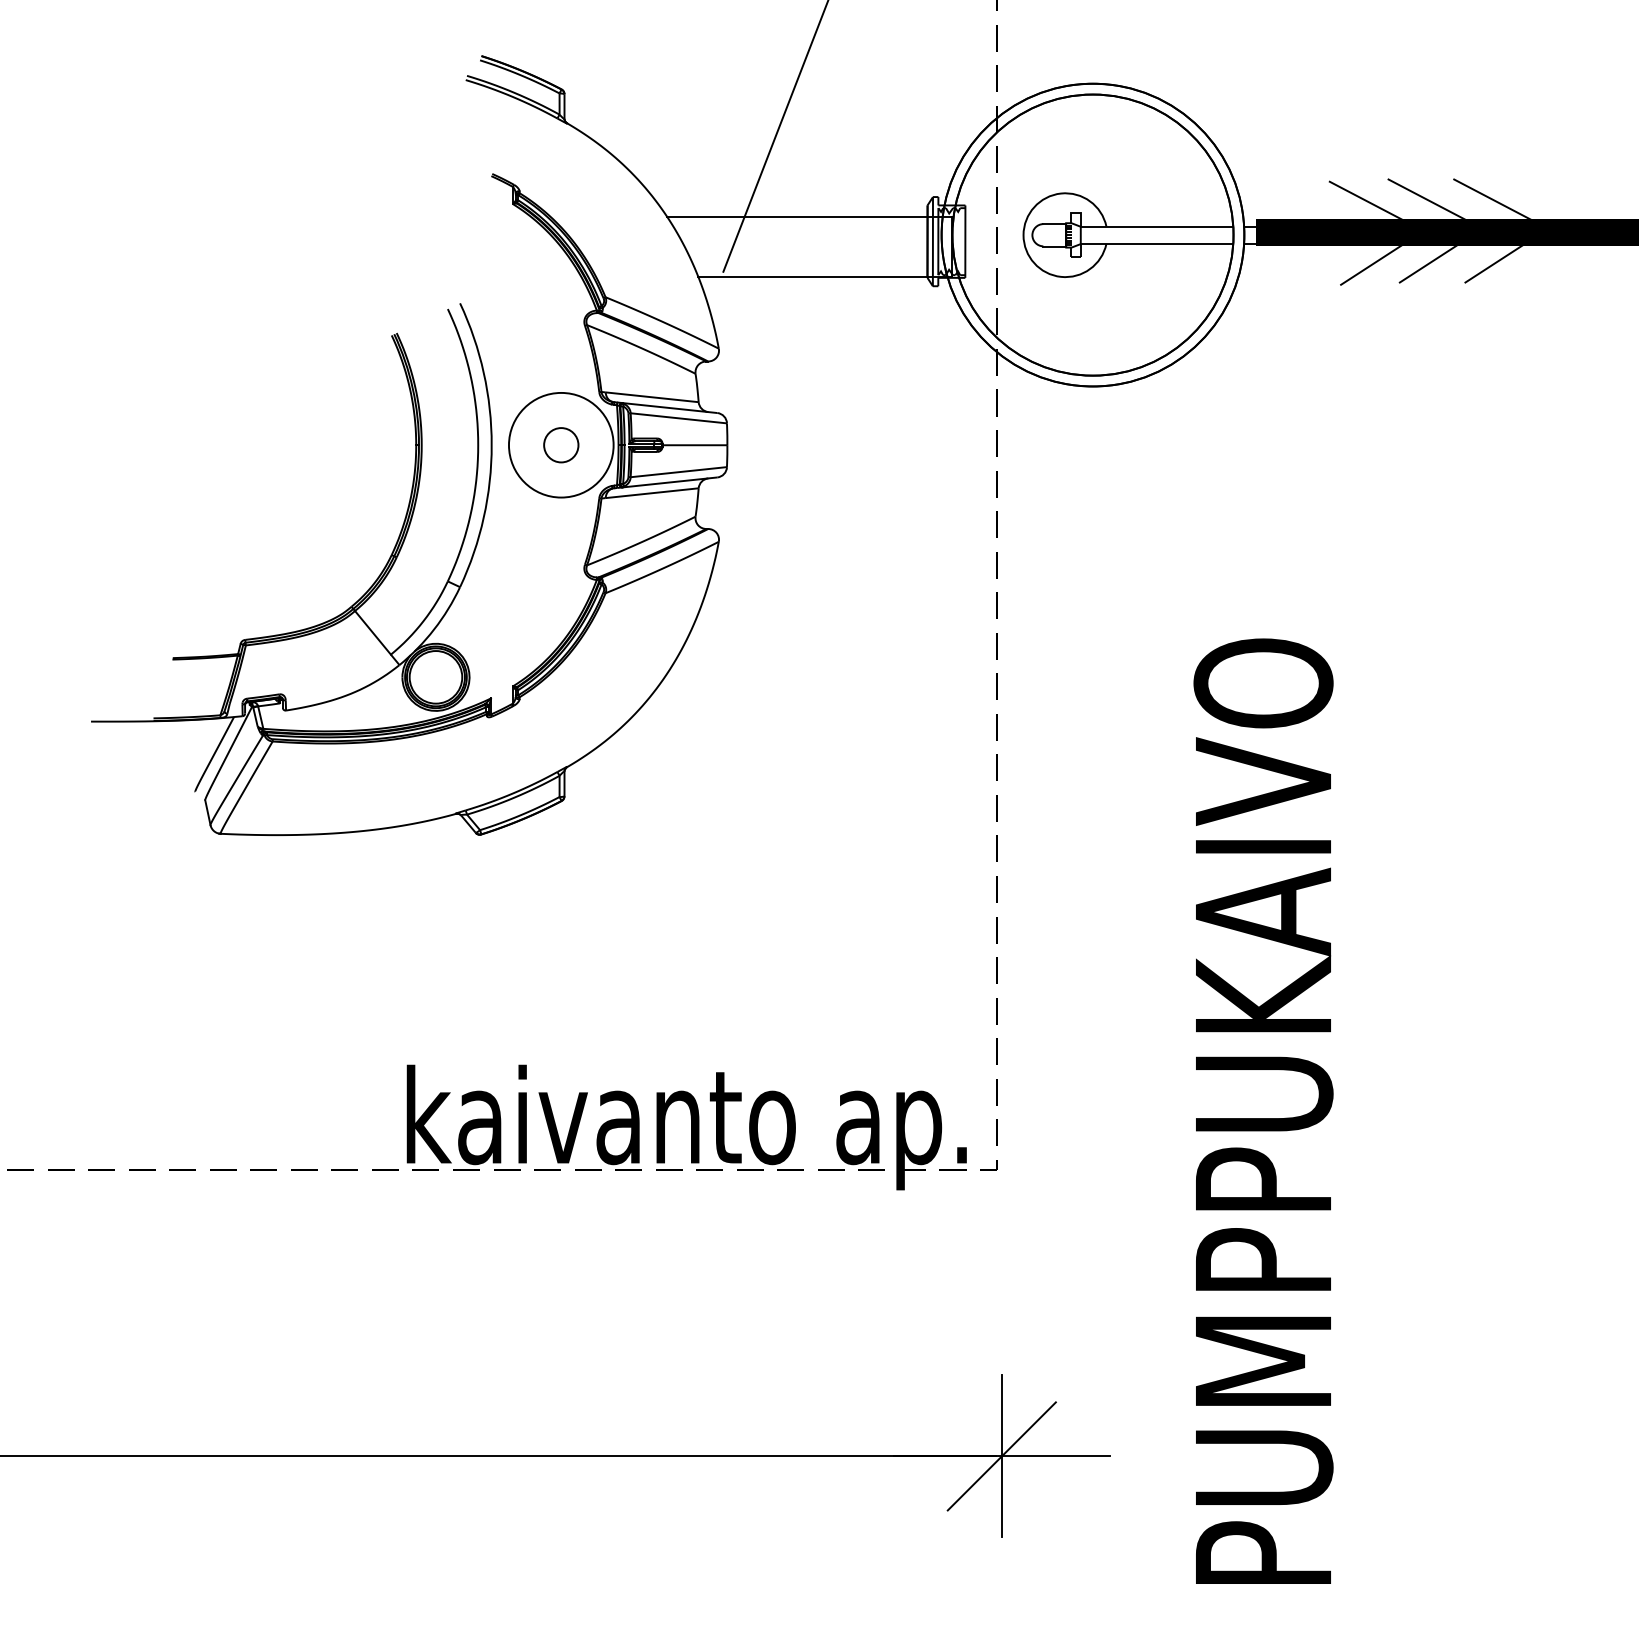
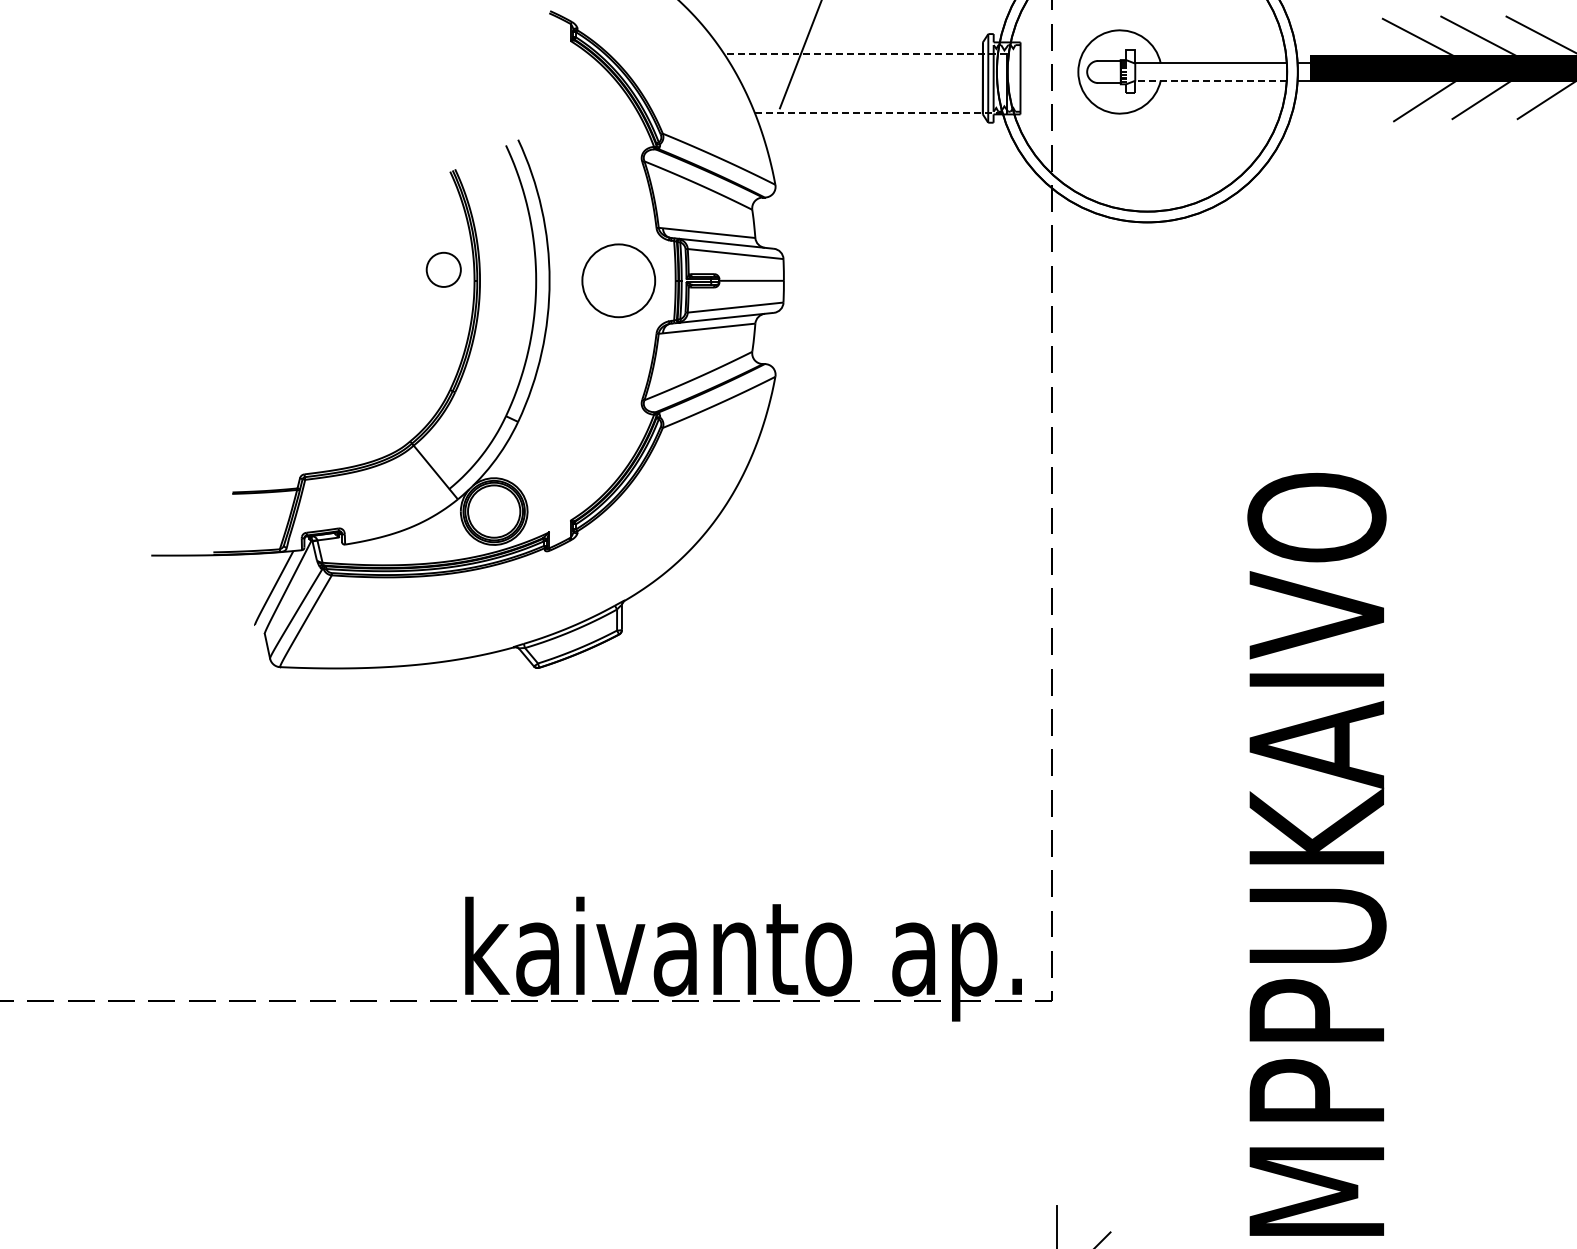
line: (809, 217) -> (865, 54), solid -> dashed
line: (1156, 243) -> (1210, 80), solid -> dashed
line: (825, 276) -> (881, 113), solid -> dashed
circle: (560, 444) -> (617, 280), size x0.7
circle: (561, 445) -> (444, 270), moved

